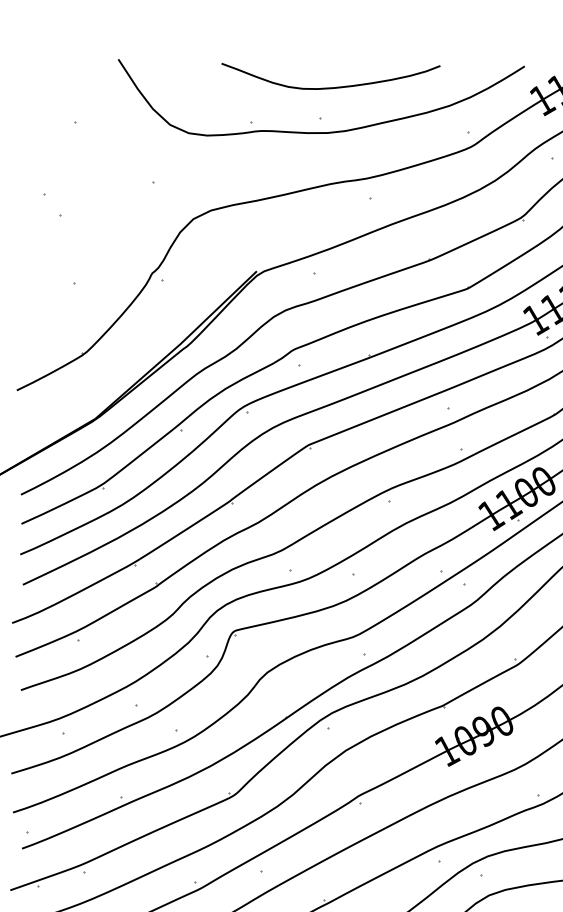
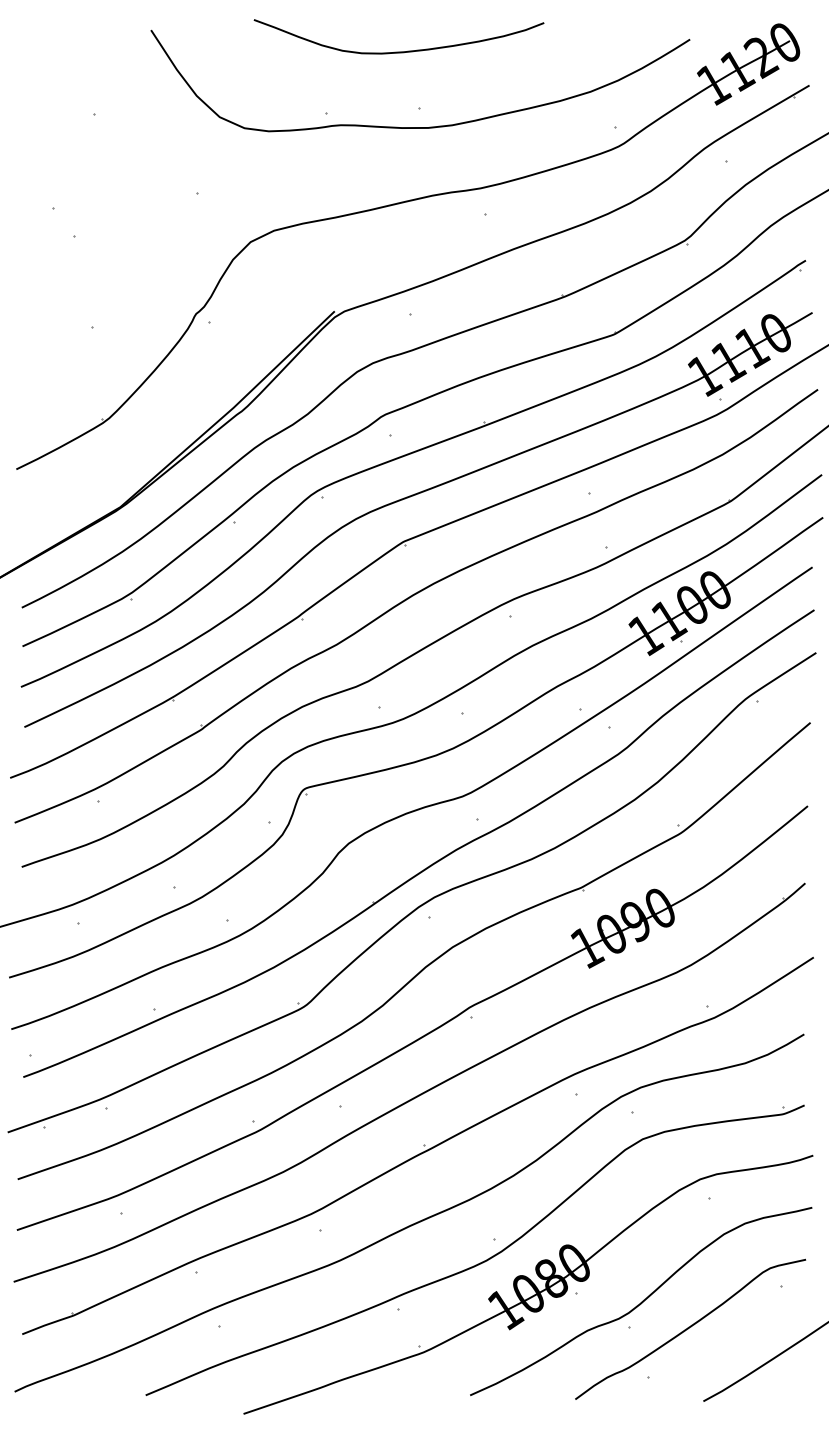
curve: (330, 87) -> (398, 51), moved

